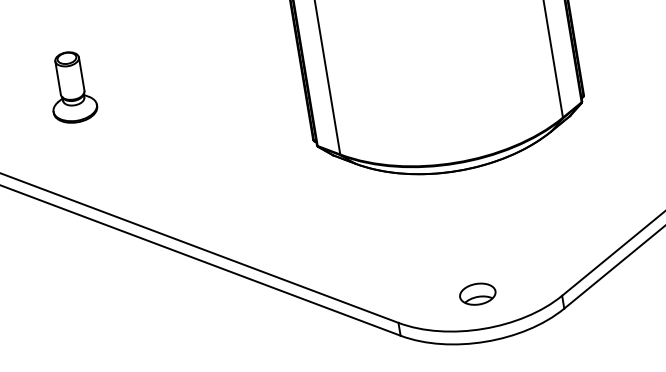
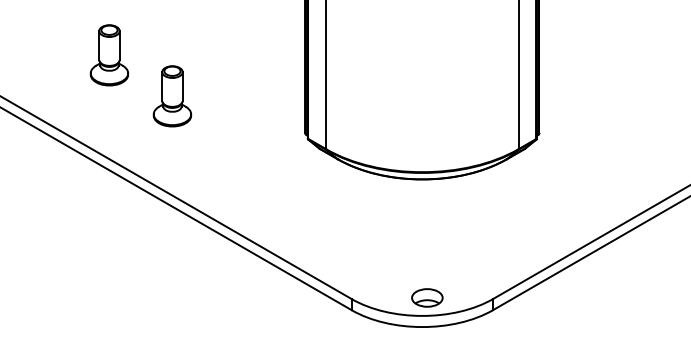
part: (152, 122) -> (172, 96), added
part: (477, 293) -> (427, 297), moved

